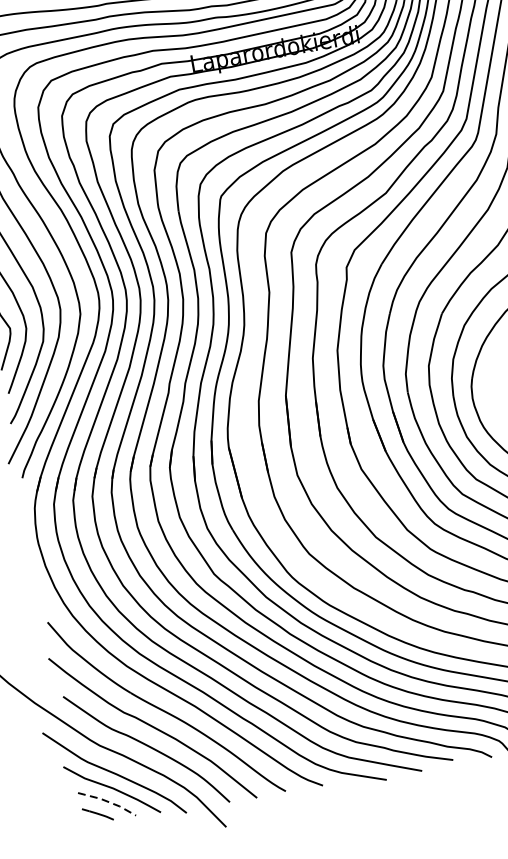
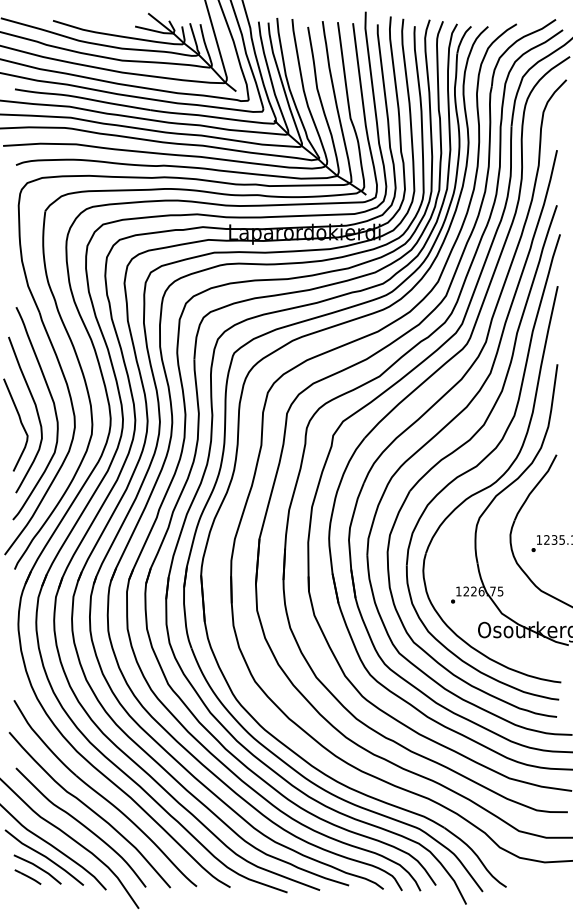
line: (108, 801) -> (39, 867), dashed -> solid

